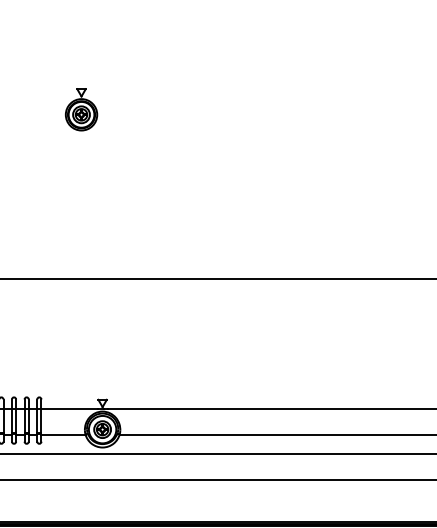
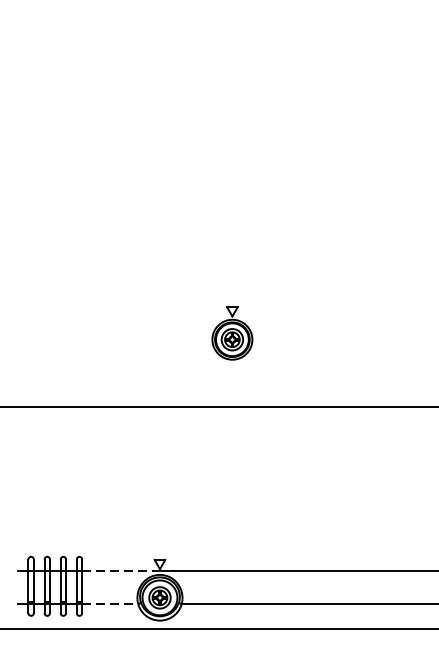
part: (81, 109) -> (232, 332), moved
line: (69, 408) -> (117, 570), solid -> dashed
line: (63, 434) -> (110, 604), solid -> dashed

